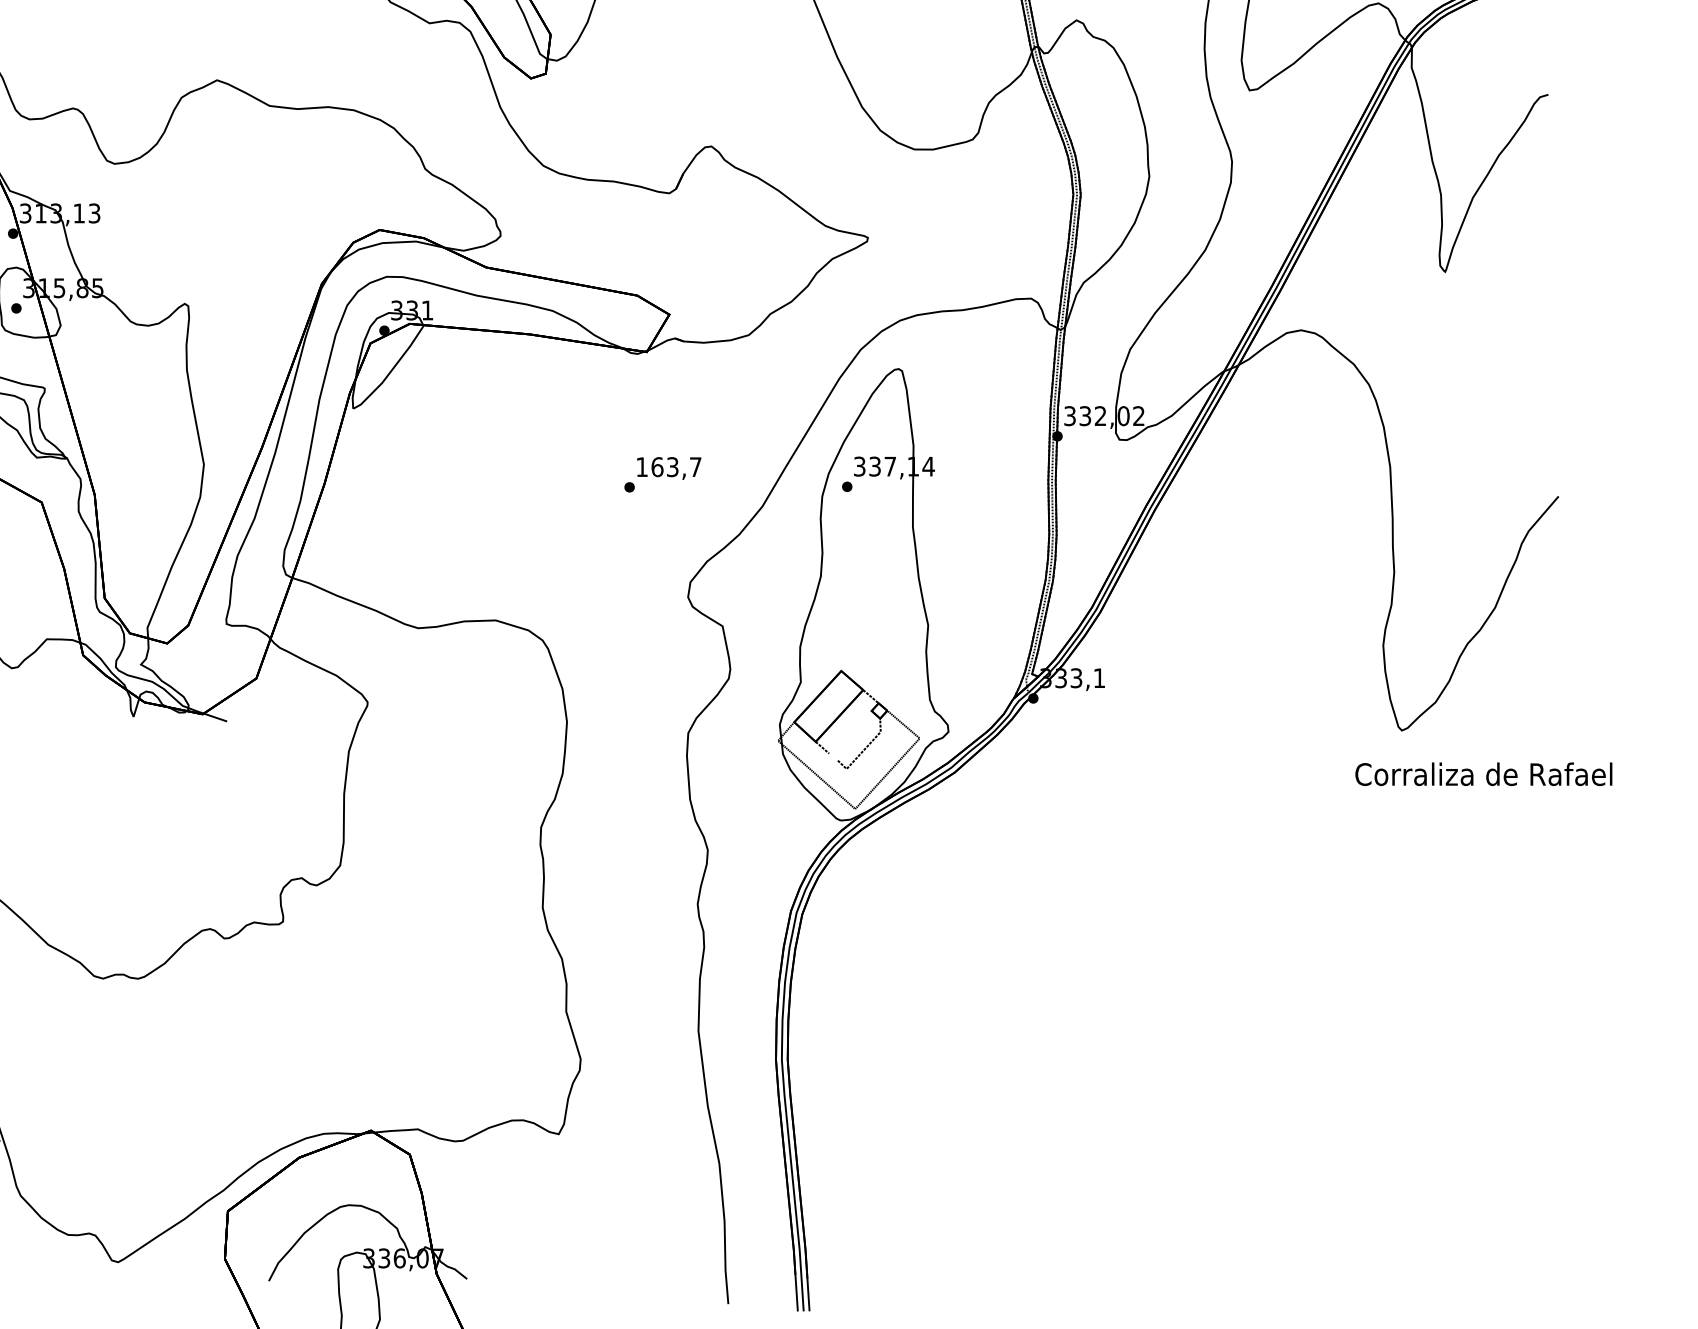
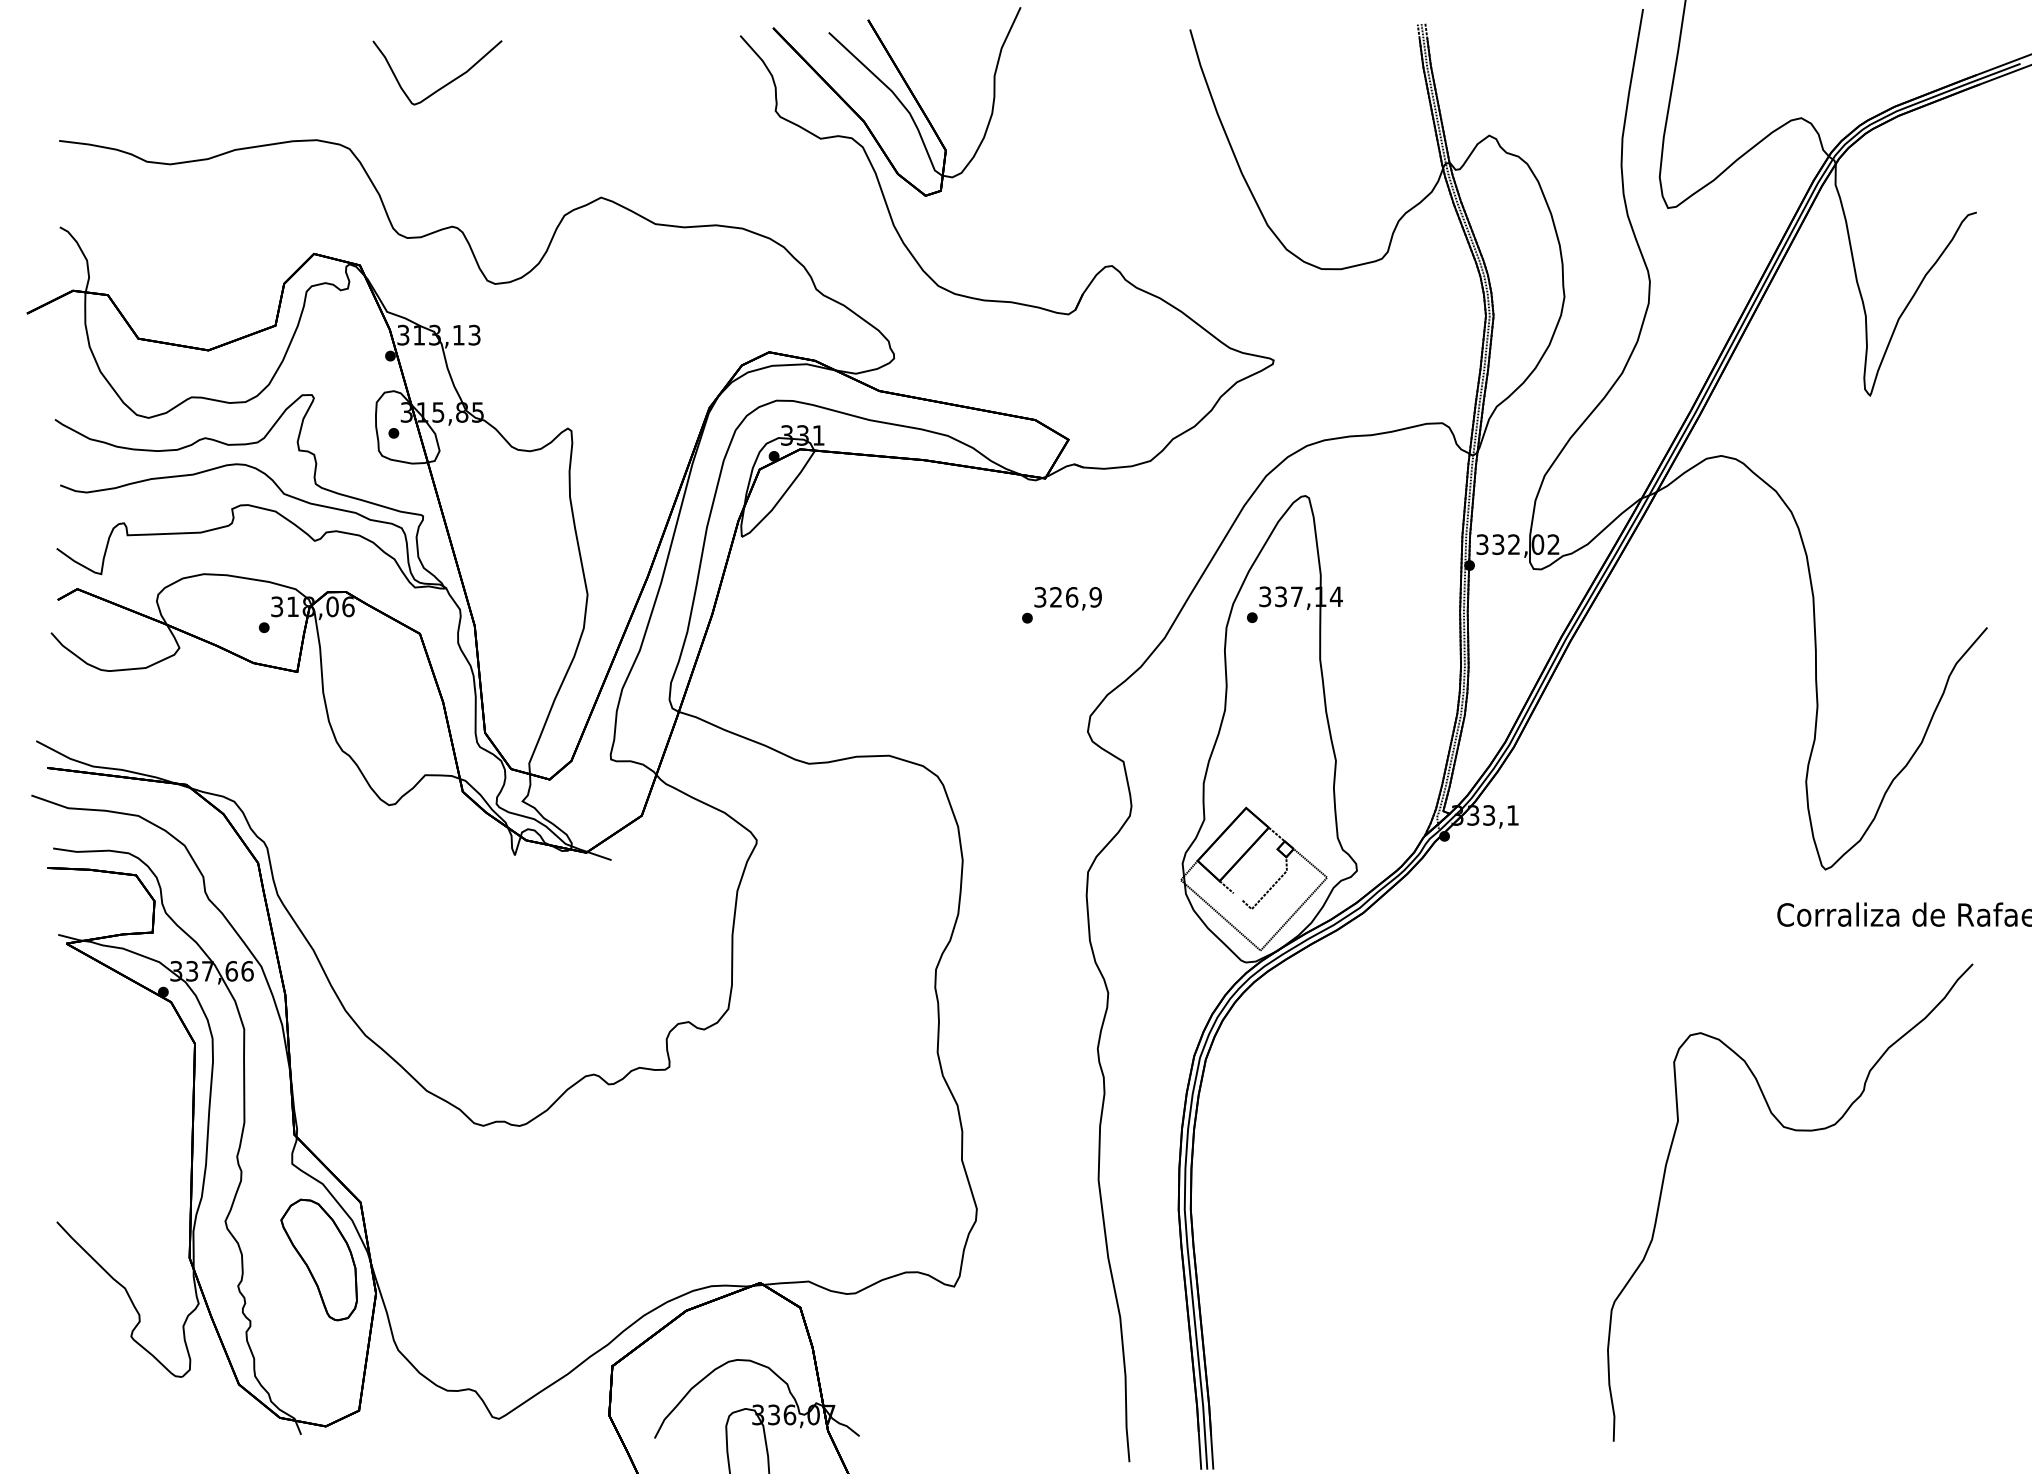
text: (668, 467) -> (1067, 597), 163,7 -> 326,9
part: (1372, 984) -> (1795, 1131), added

